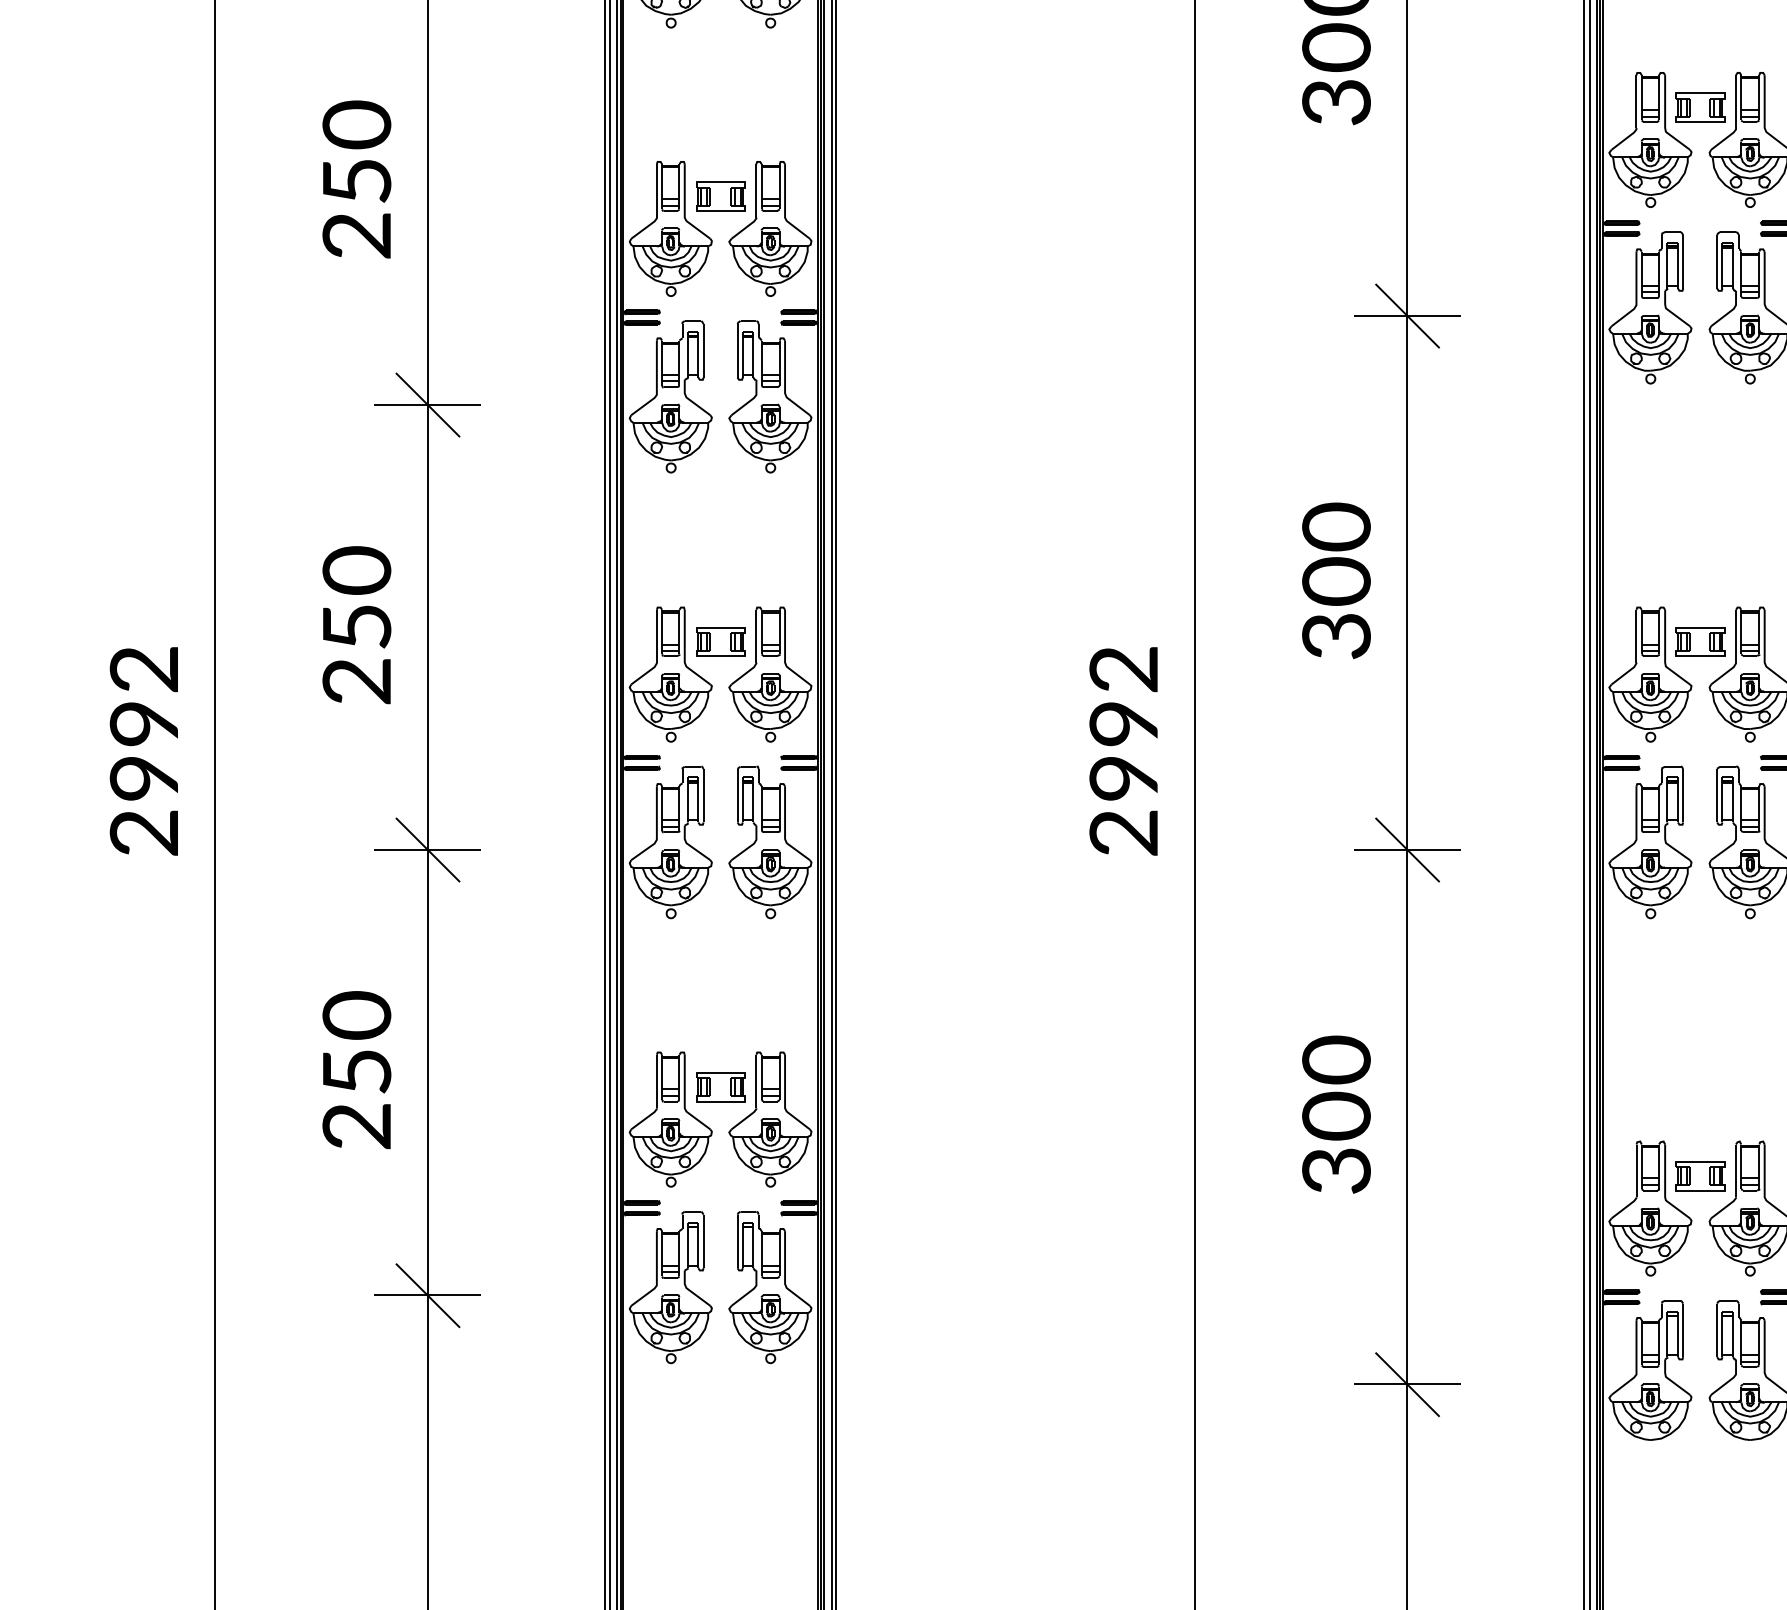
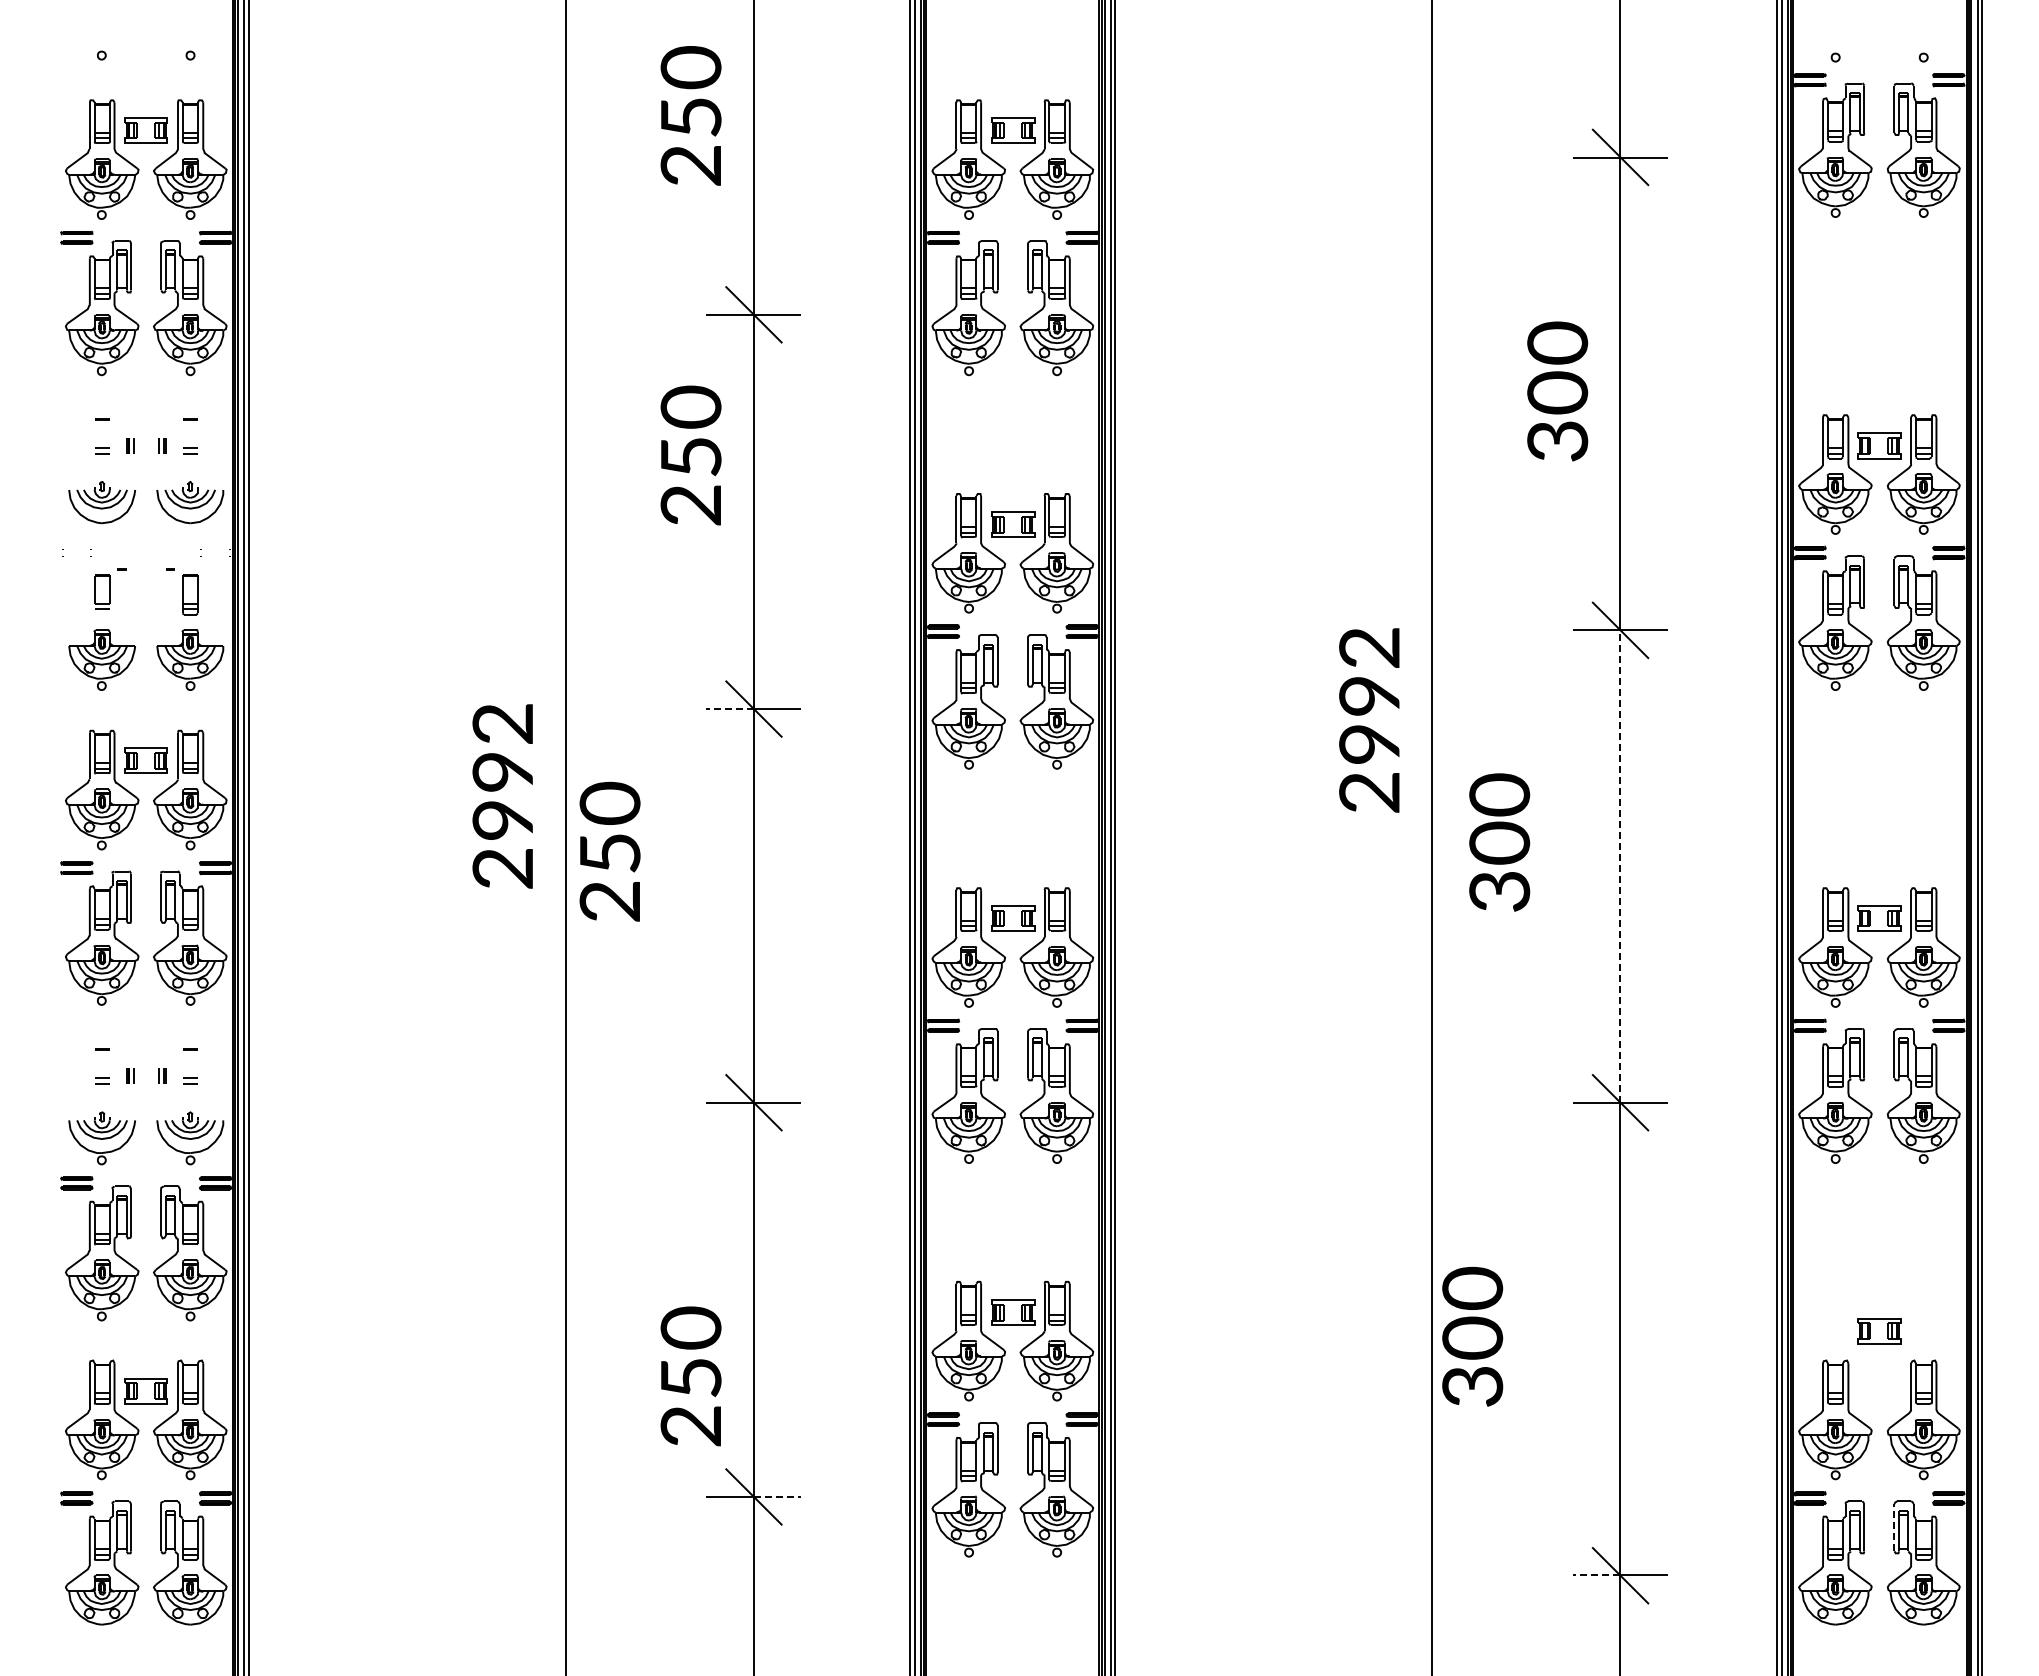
text: (356, 179) -> (690, 455), moved
line: (400, 404) -> (729, 708), solid -> dashed
text: (1336, 580) -> (1499, 842), moved
line: (1407, 583) -> (1620, 866), solid -> dashed
text: (356, 624) -> (609, 851), moved
text: (143, 751) -> (502, 796), moved
text: (1123, 751) -> (1369, 720), moved
text: (356, 1070) -> (690, 1376), moved
text: (1336, 1114) -> (1472, 1336), moved
part: (1700, 1176) -> (1879, 1331), moved
line: (454, 1295) -> (777, 1496), solid -> dashed
line: (1717, 1330) -> (1894, 1527), solid -> dashed
line: (1380, 1384) -> (1596, 1575), solid -> dashed

